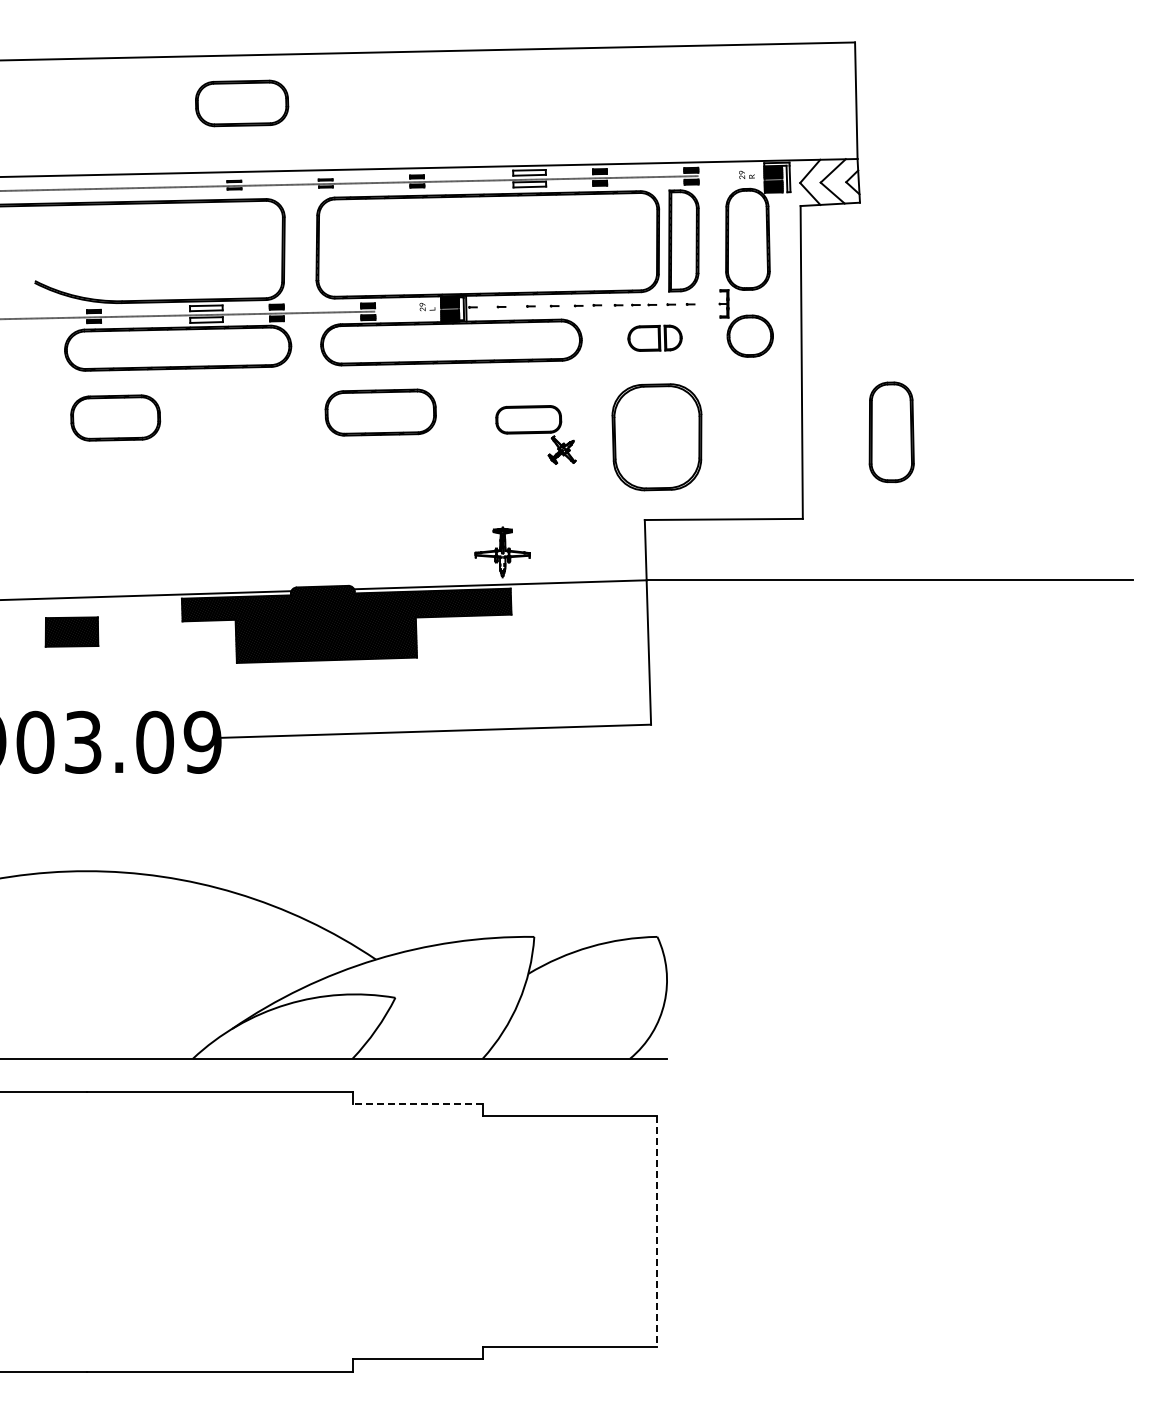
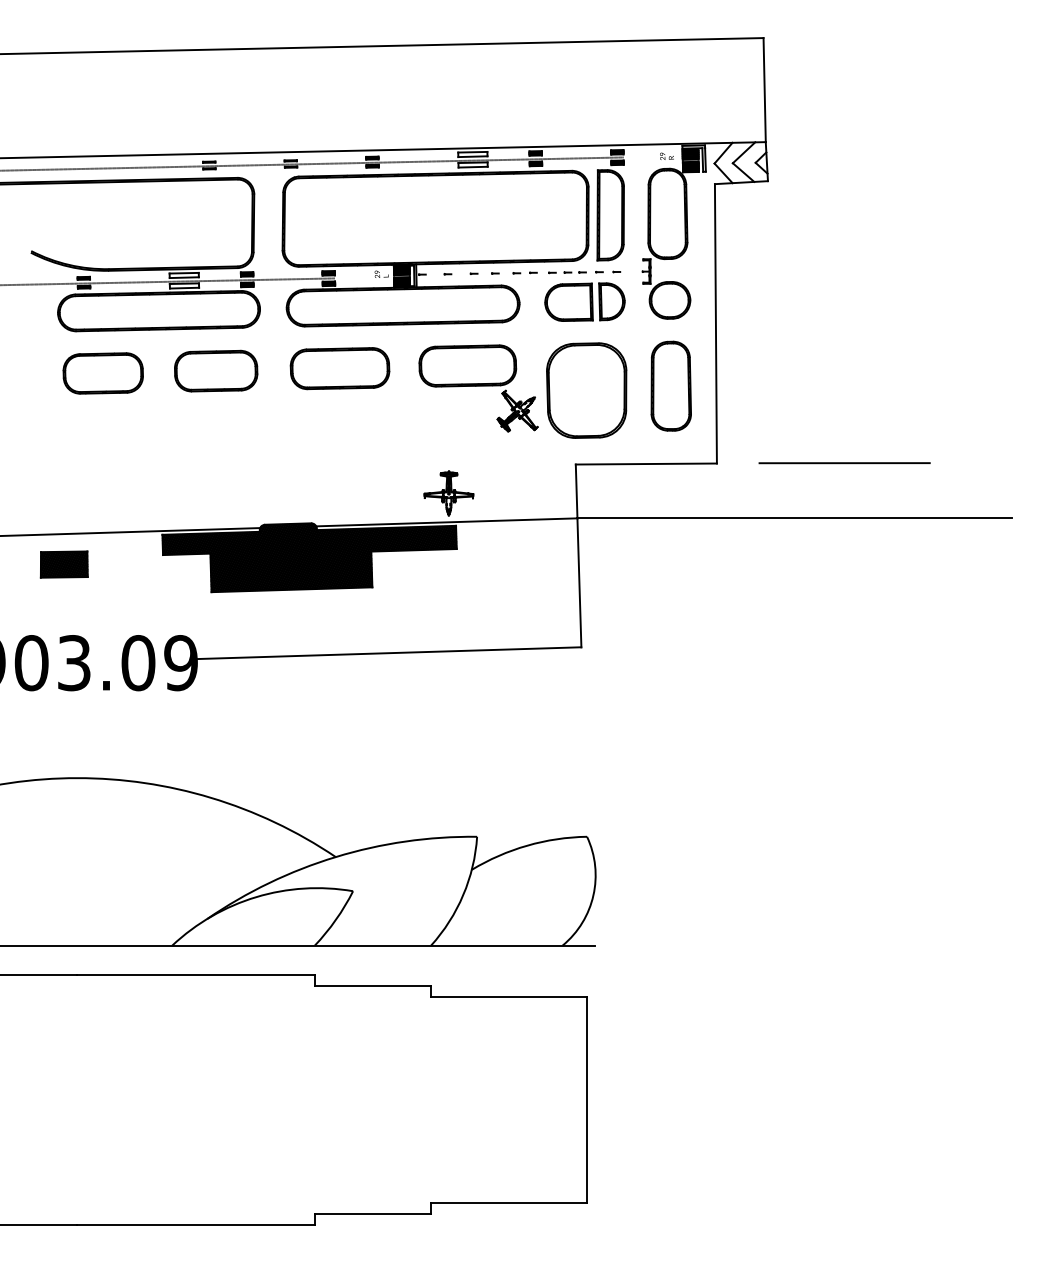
part: (242, 103) -> (216, 371), moved
part: (654, 338) -> (584, 302), size x1.67
part: (891, 432) -> (671, 386), moved
part: (535, 434) -> (478, 388), size x1.67
line: (945, 518) -> (844, 463), added
line: (417, 1103) -> (372, 985), dashed -> solid
line: (657, 1231) -> (587, 1099), dashed -> solid

